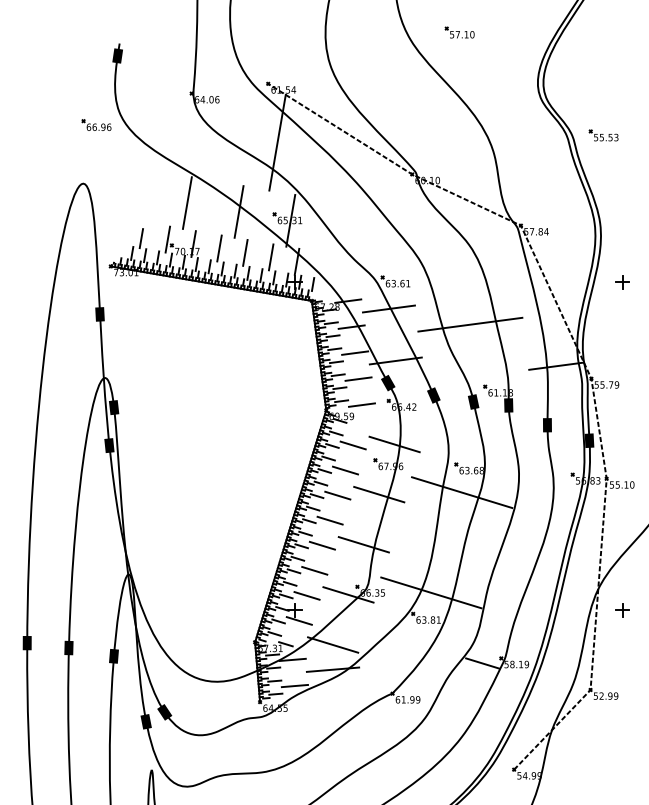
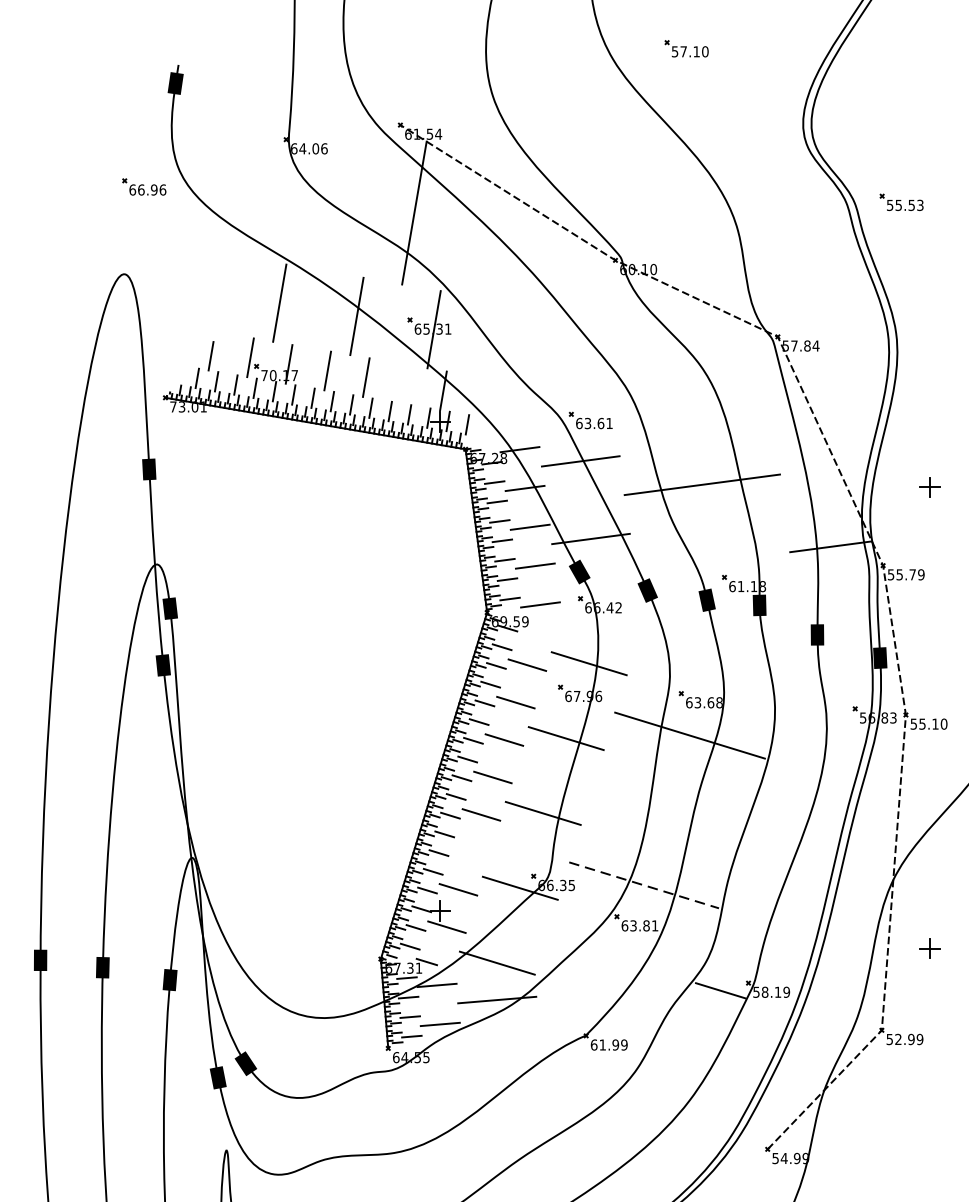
line: (270, 257) -> (403, 384), removed
part: (622, 282) -> (929, 487), moved
line: (314, 570) -> (469, 851), removed
line: (431, 593) -> (644, 886), solid -> dashed
part: (622, 610) -> (929, 948), moved

